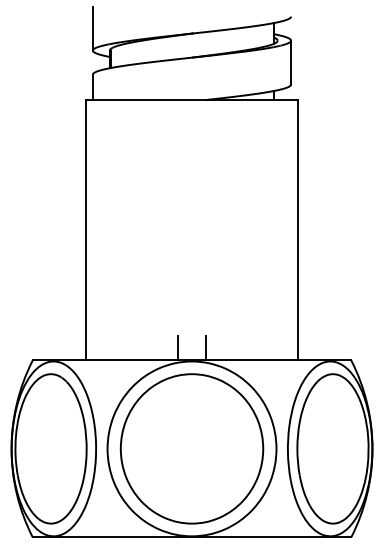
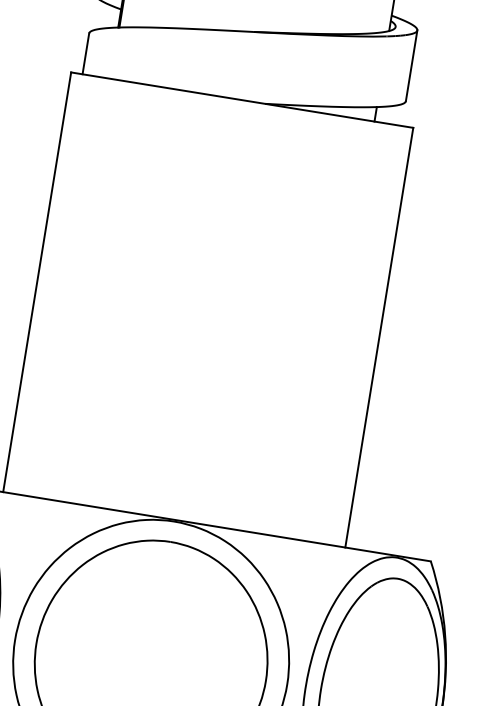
line: (177, 348) -> (153, 496), removed
line: (206, 348) -> (200, 504), removed

